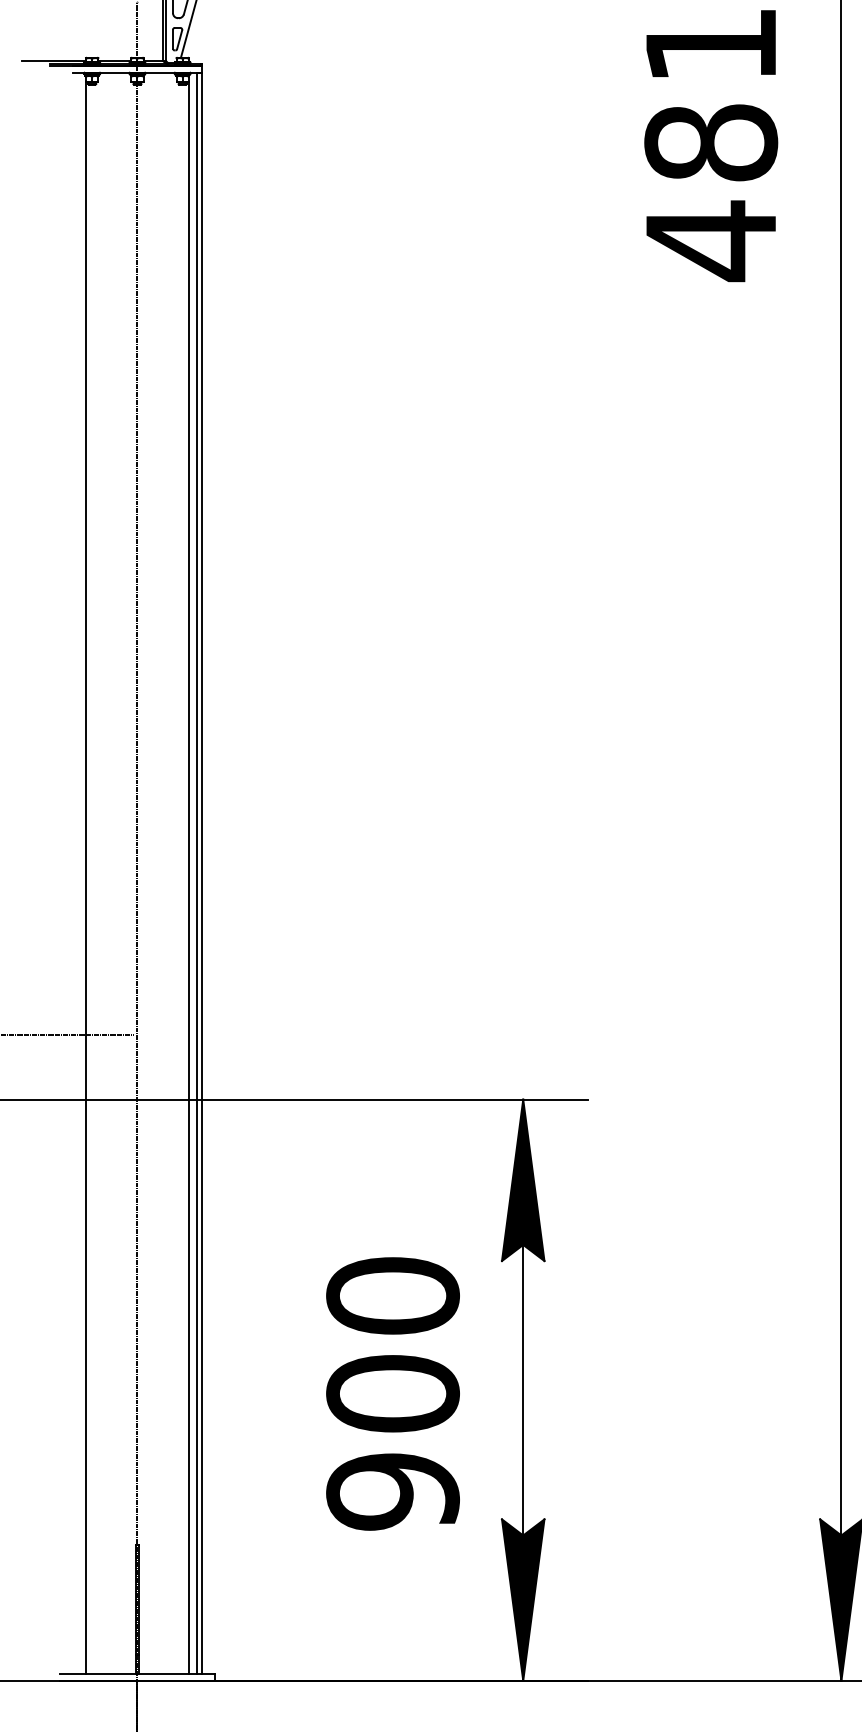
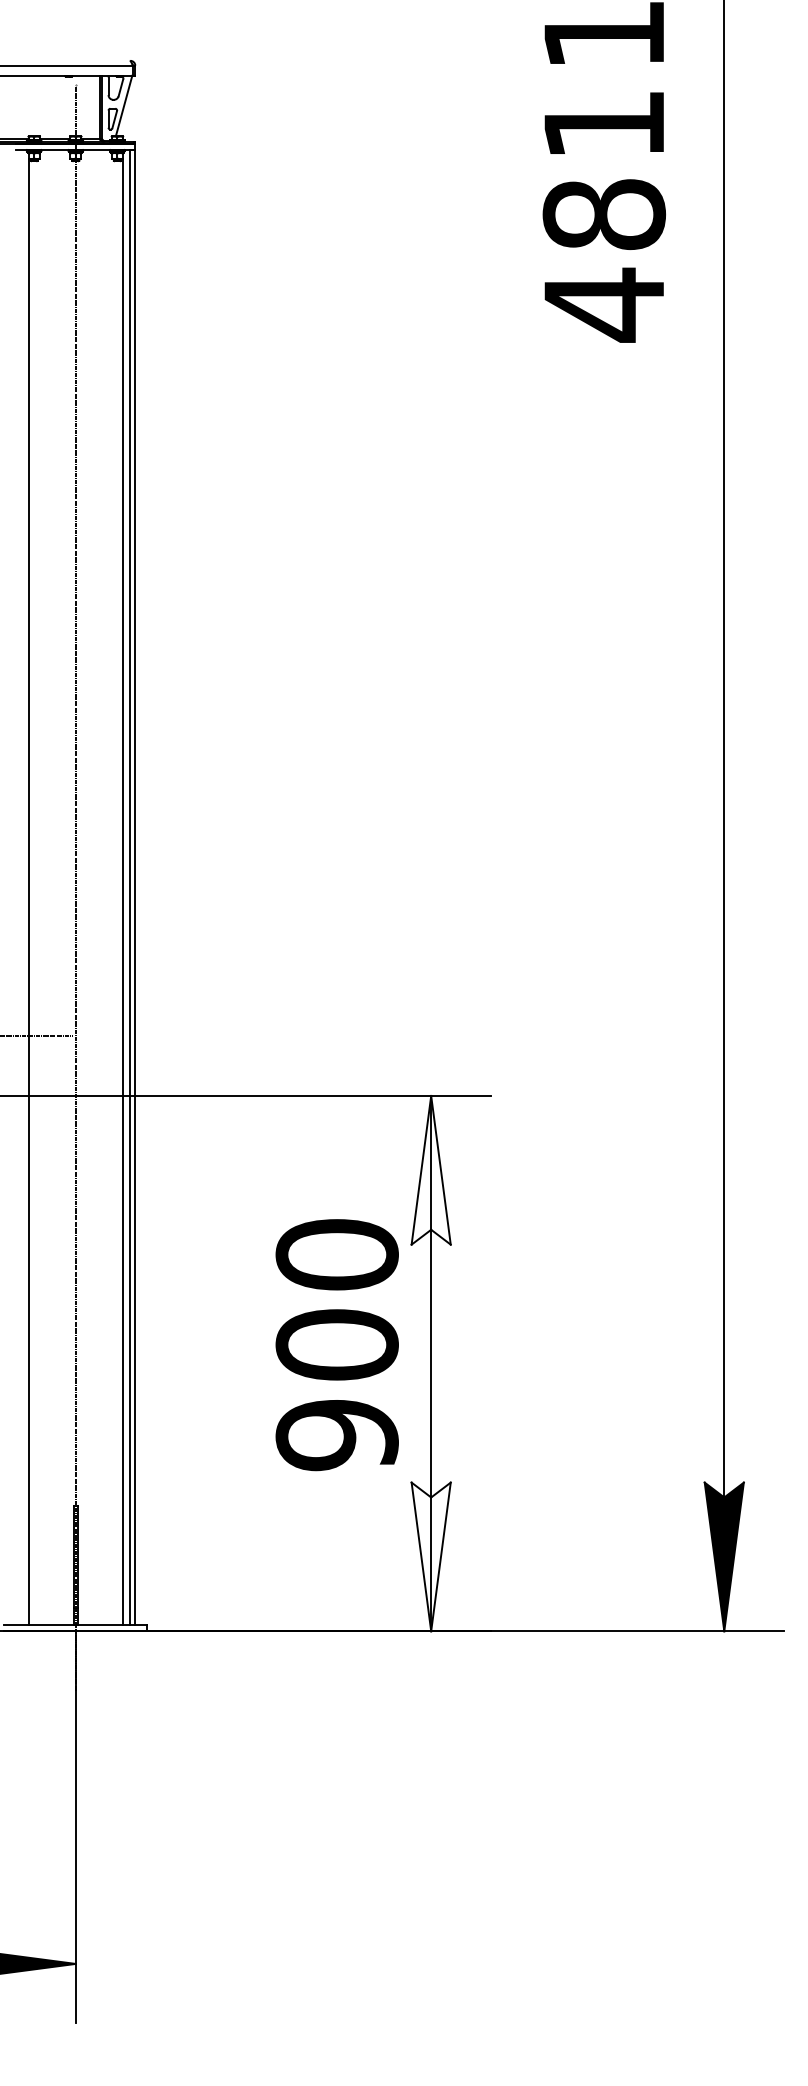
fill: (522, 1179) -> (430, 1169), removed
text: (392, 1394) -> (336, 1345), moved
fill: (522, 1599) -> (430, 1556), removed

